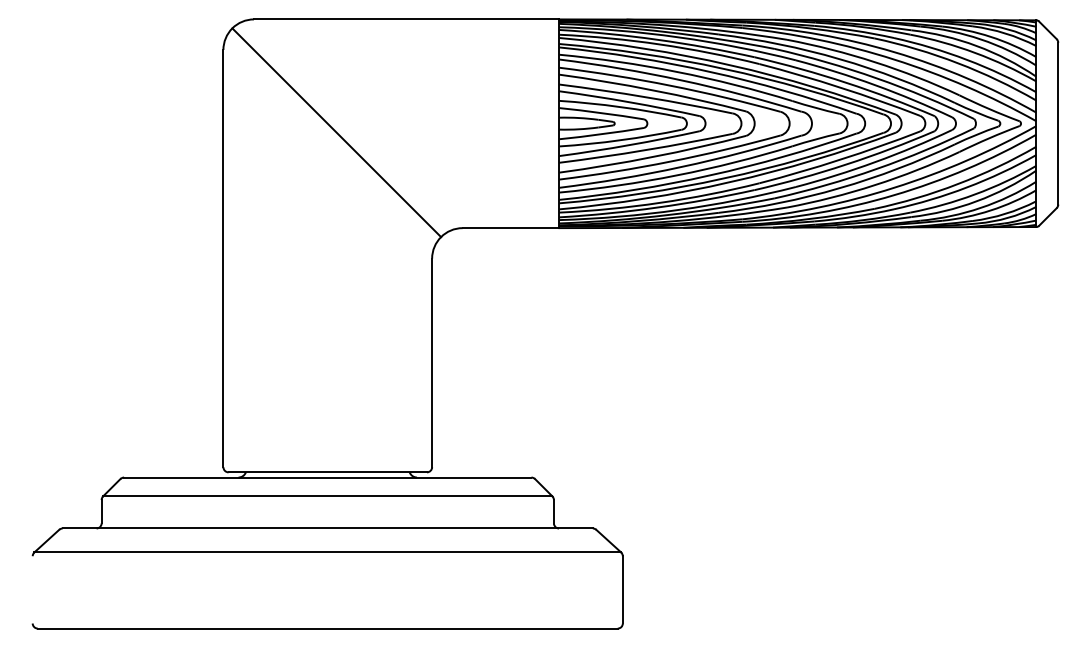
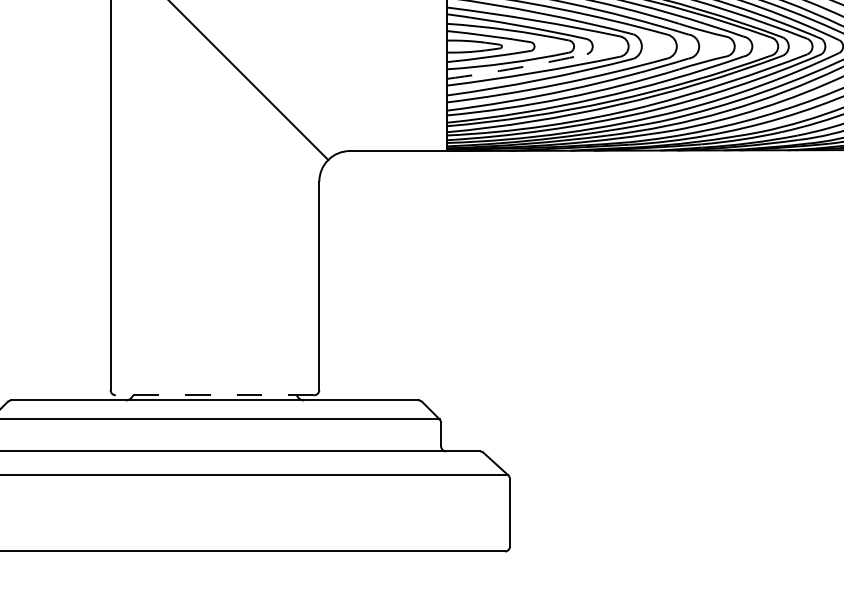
arc: (629, 145) -> (516, 68), solid -> dashed
line: (327, 472) -> (214, 395), solid -> dashed

